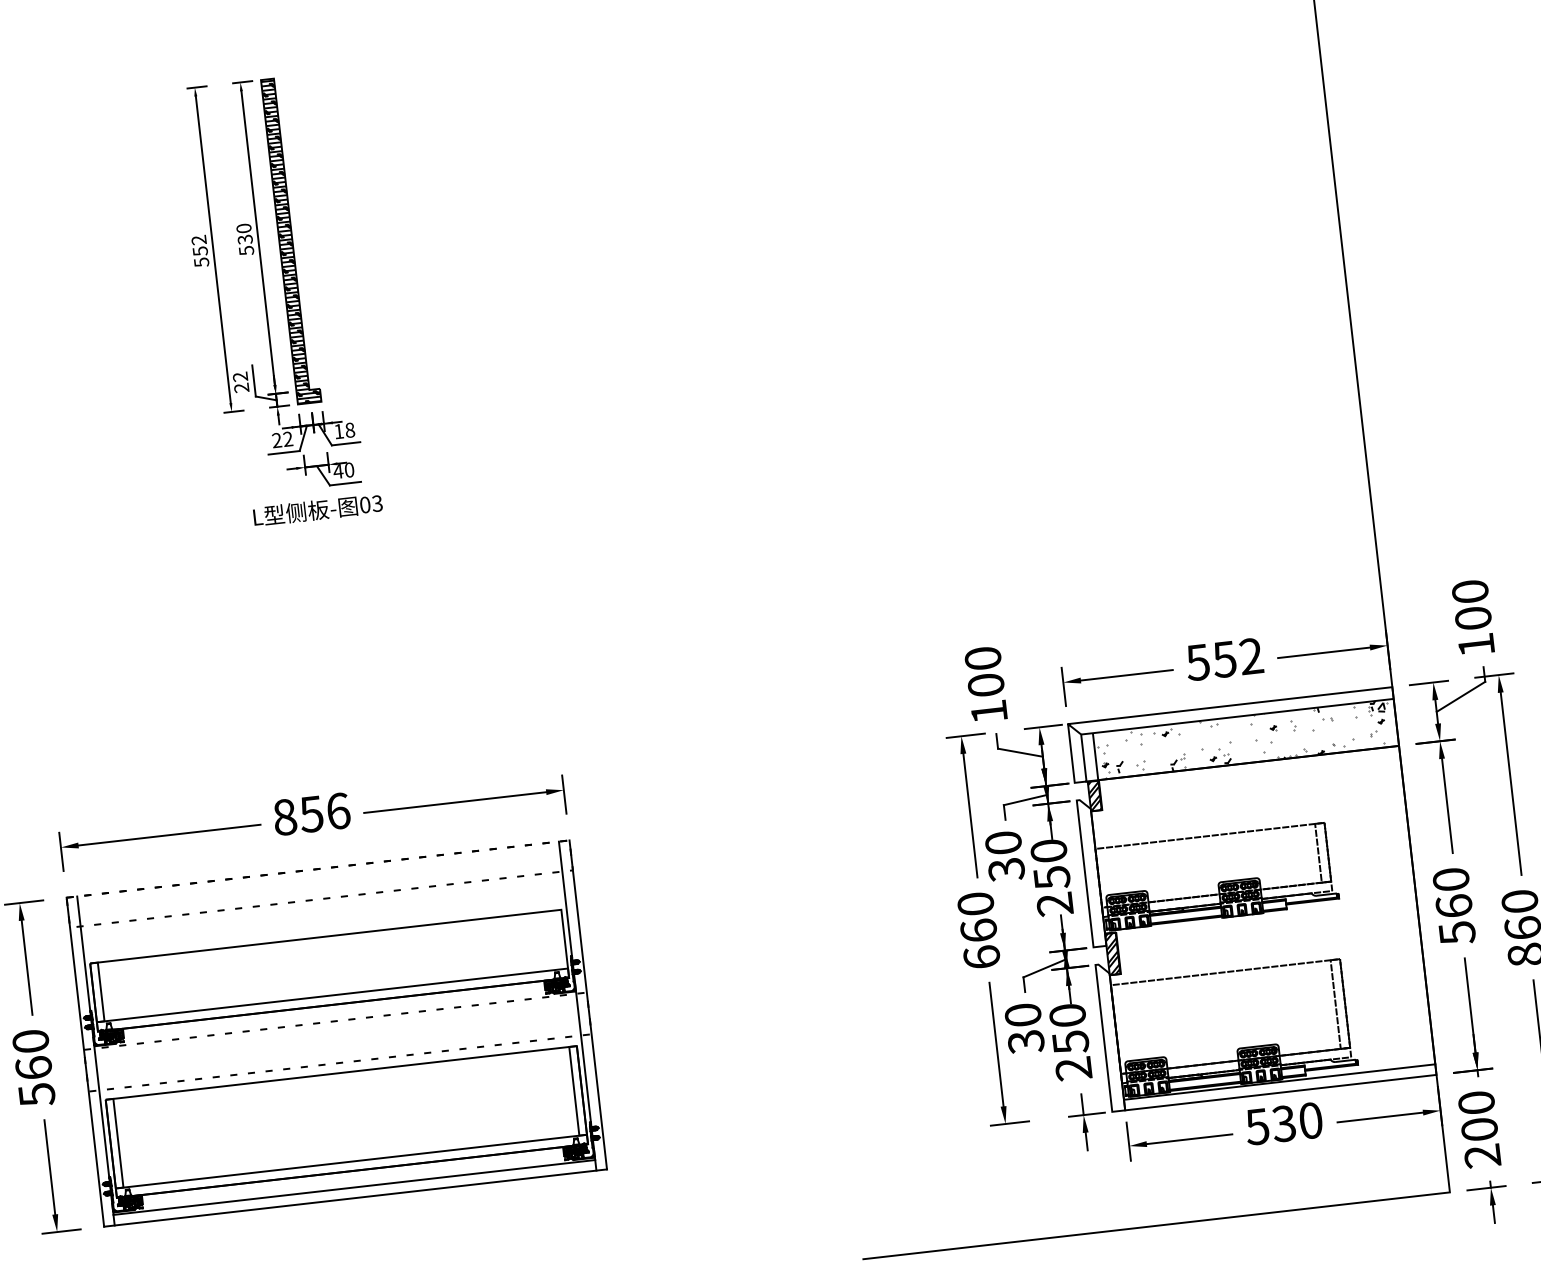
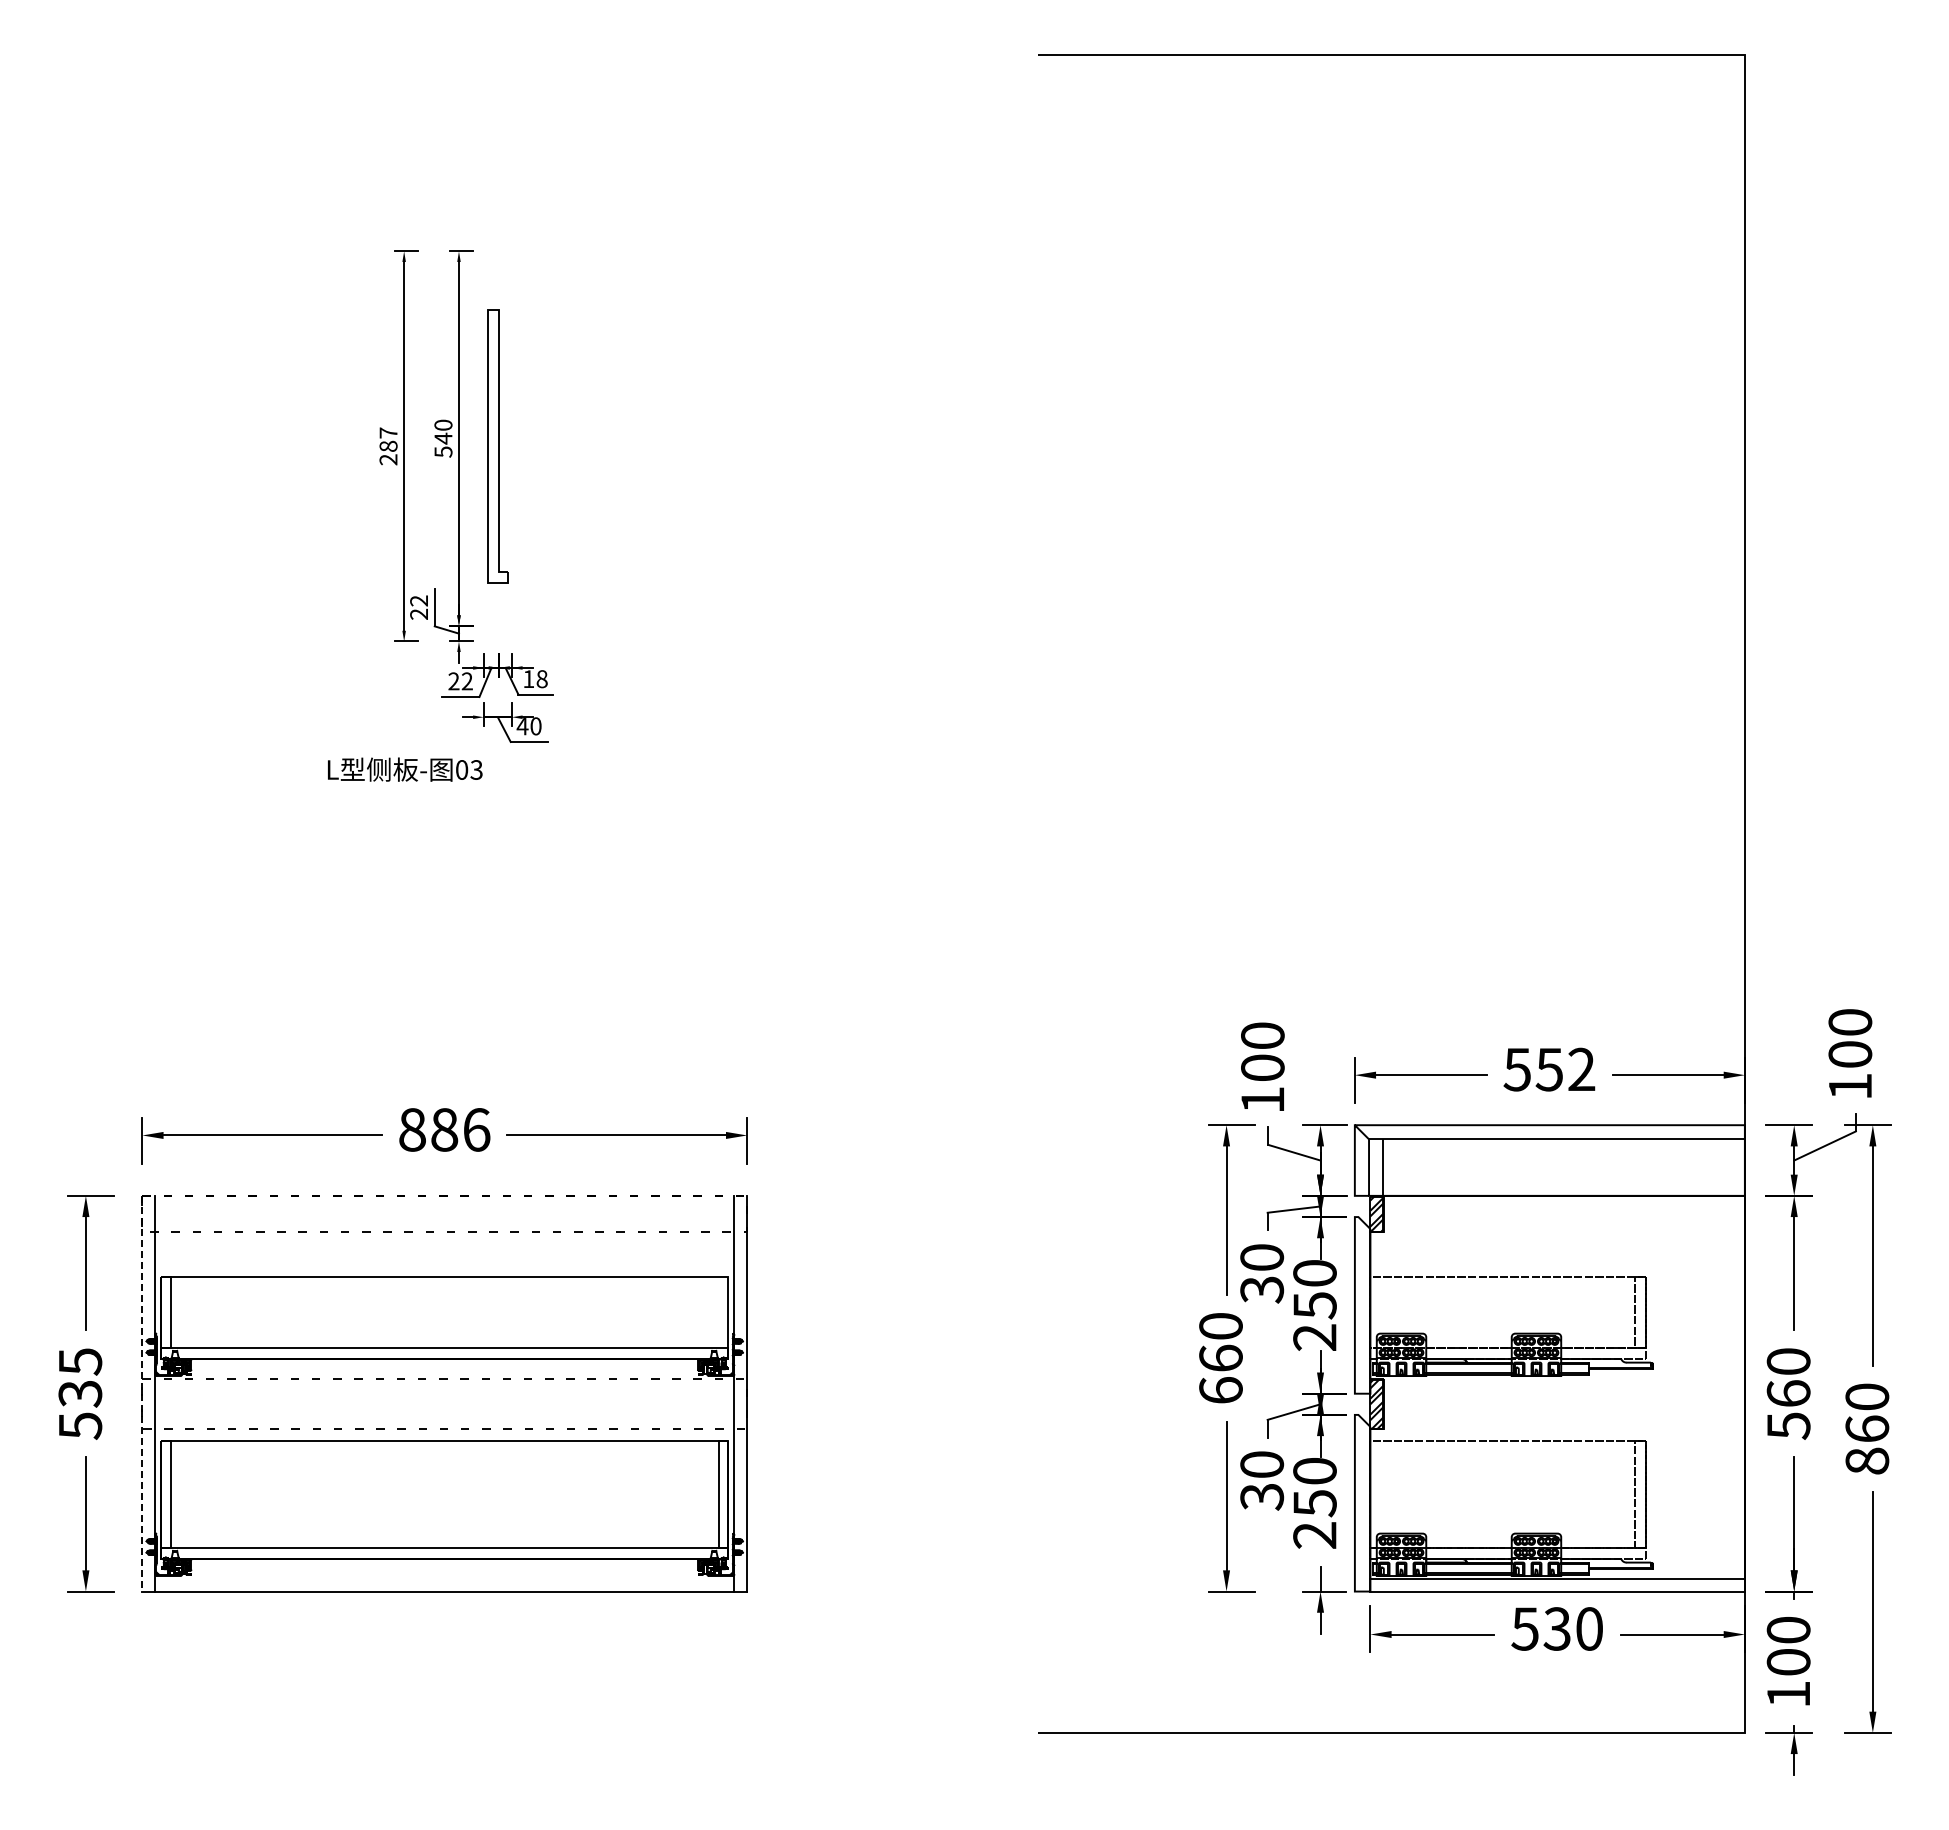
text: (245, 239) -> (443, 438), 530 -> 540
part: (290, 240) -> (497, 445), size x0.7
text: (200, 251) -> (388, 446), 552 -> 287
text: (318, 509) -> (405, 769), moved
hatch: (1243, 739) -> (1561, 1167), removed
text: (311, 813) -> (444, 1129), 856 -> 886
text: (32, 1054) -> (80, 1377), 560 -> 535
line: (85, 1062) -> (142, 1393), solid -> dashed
text: (1481, 1156) -> (1787, 1694), 200 -> 100
line: (354, 1187) -> (444, 1578), removed

